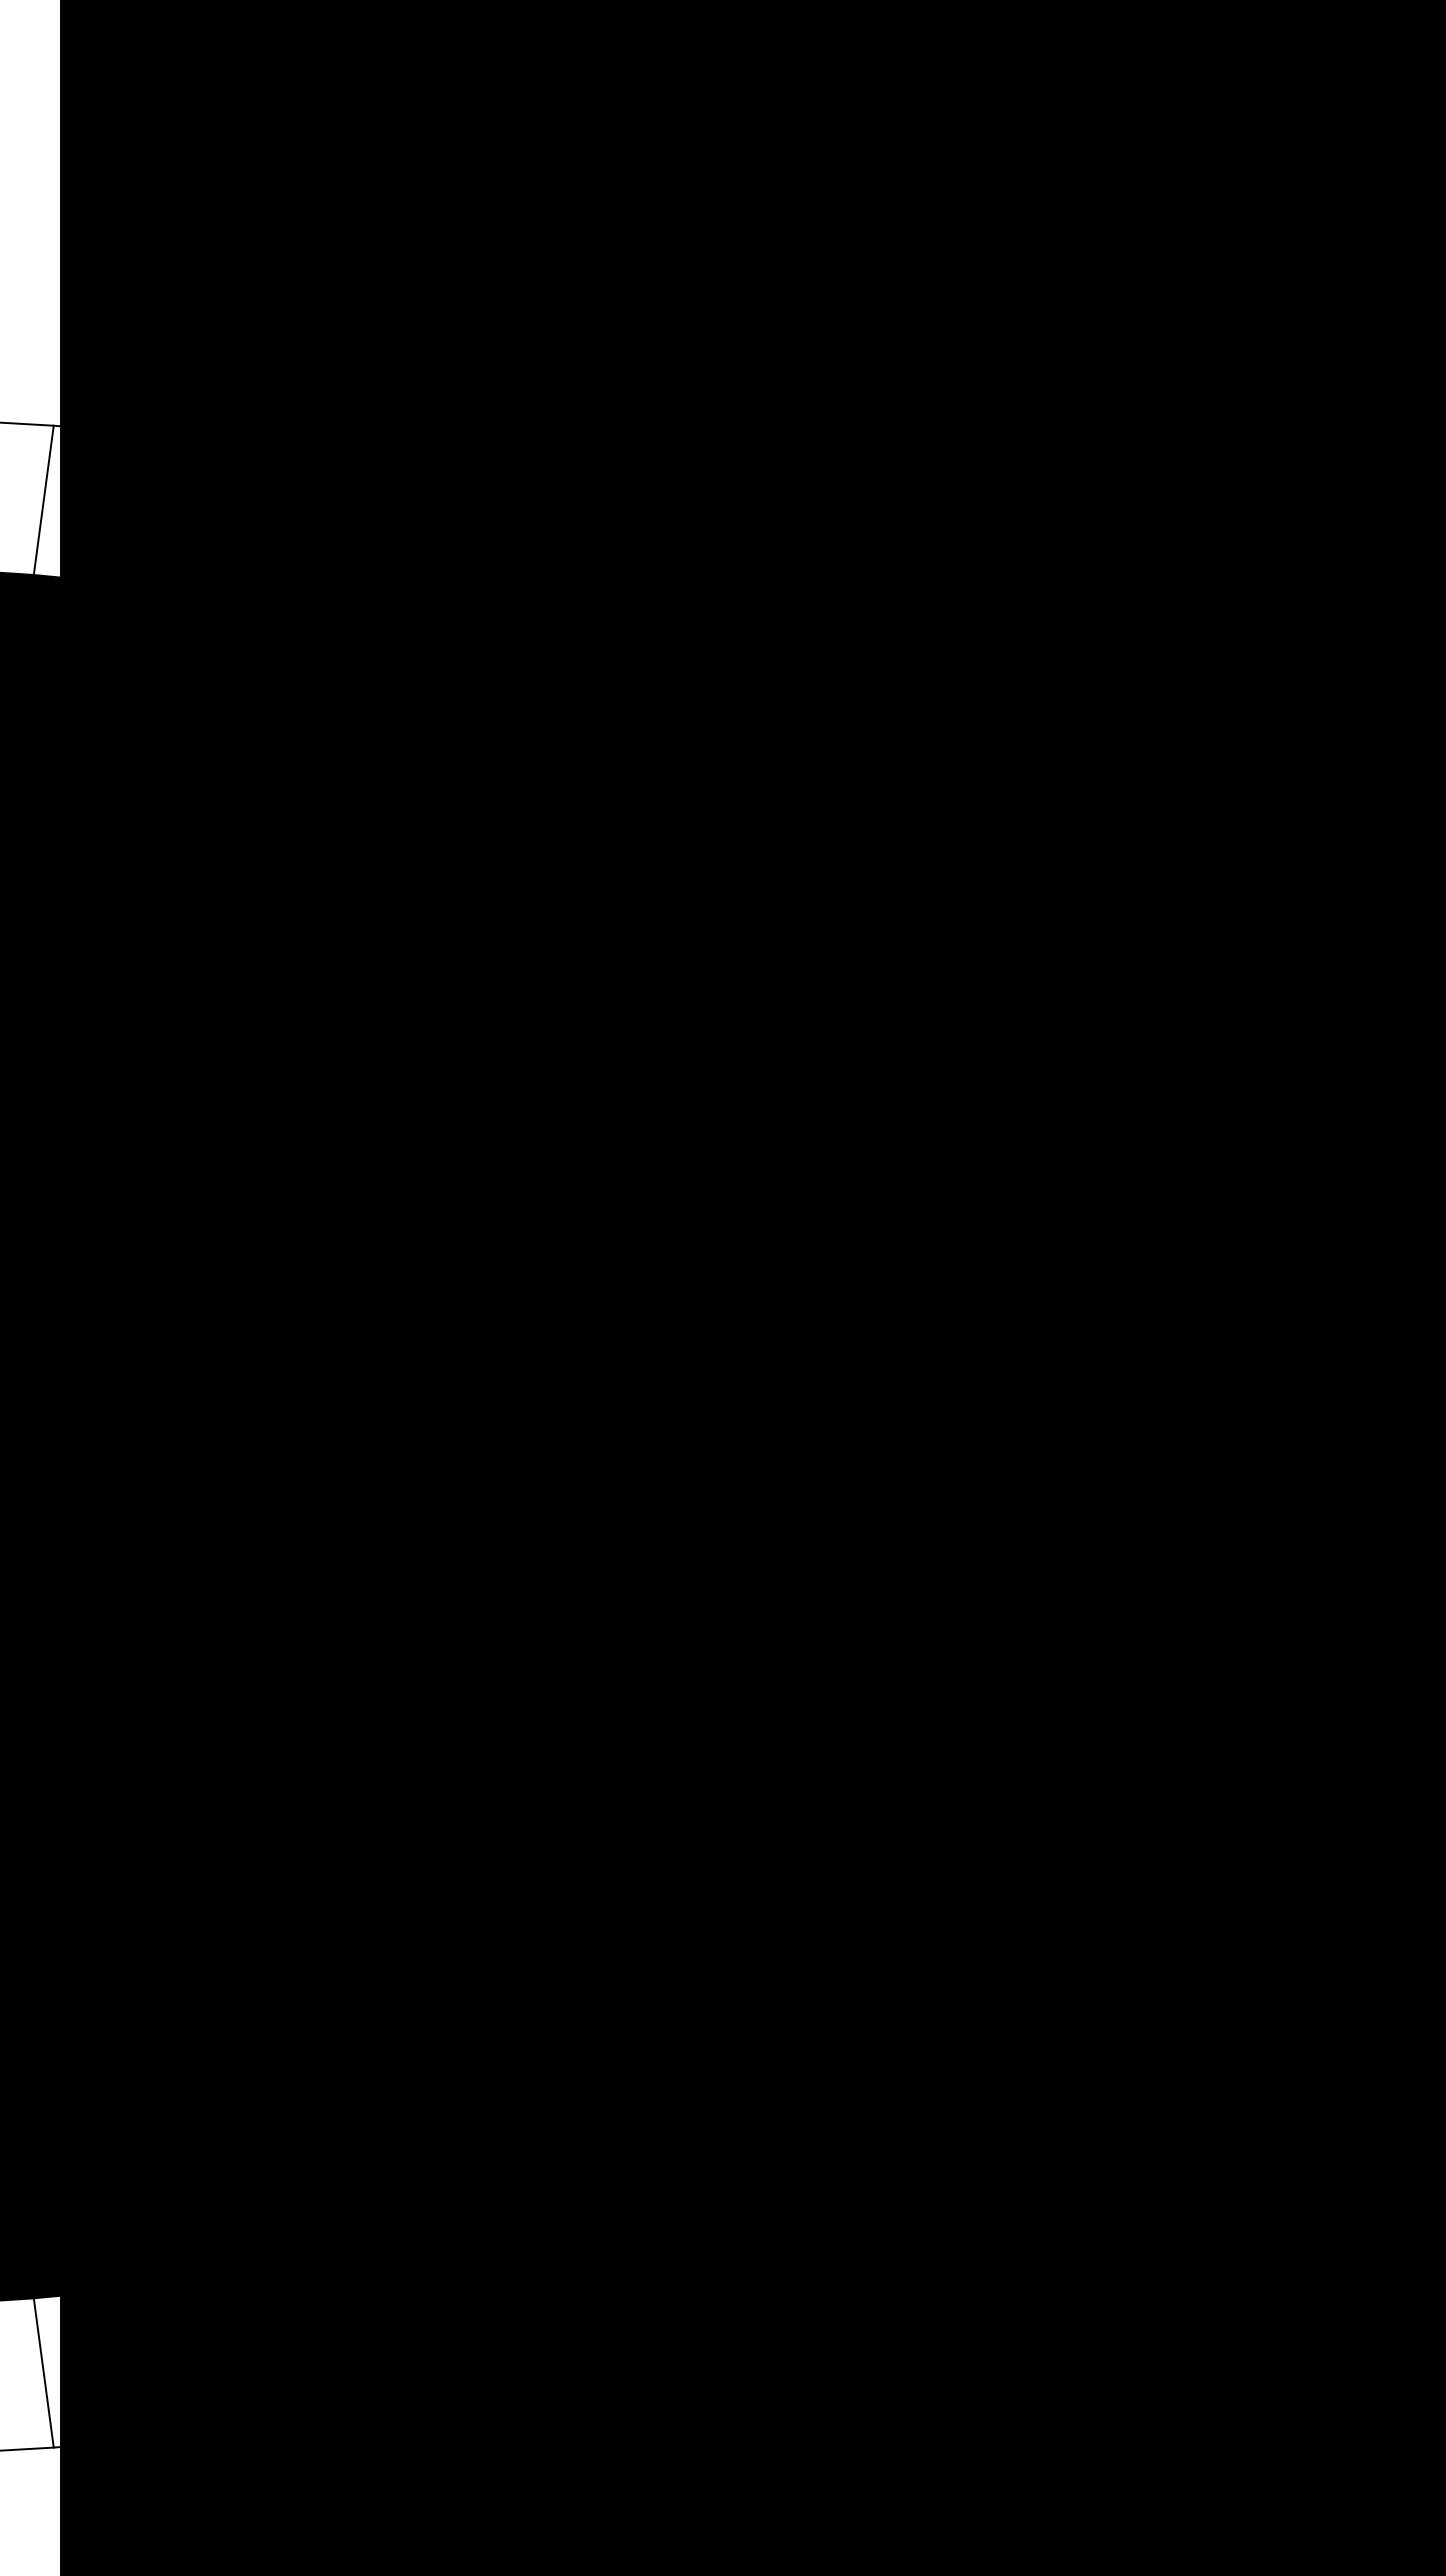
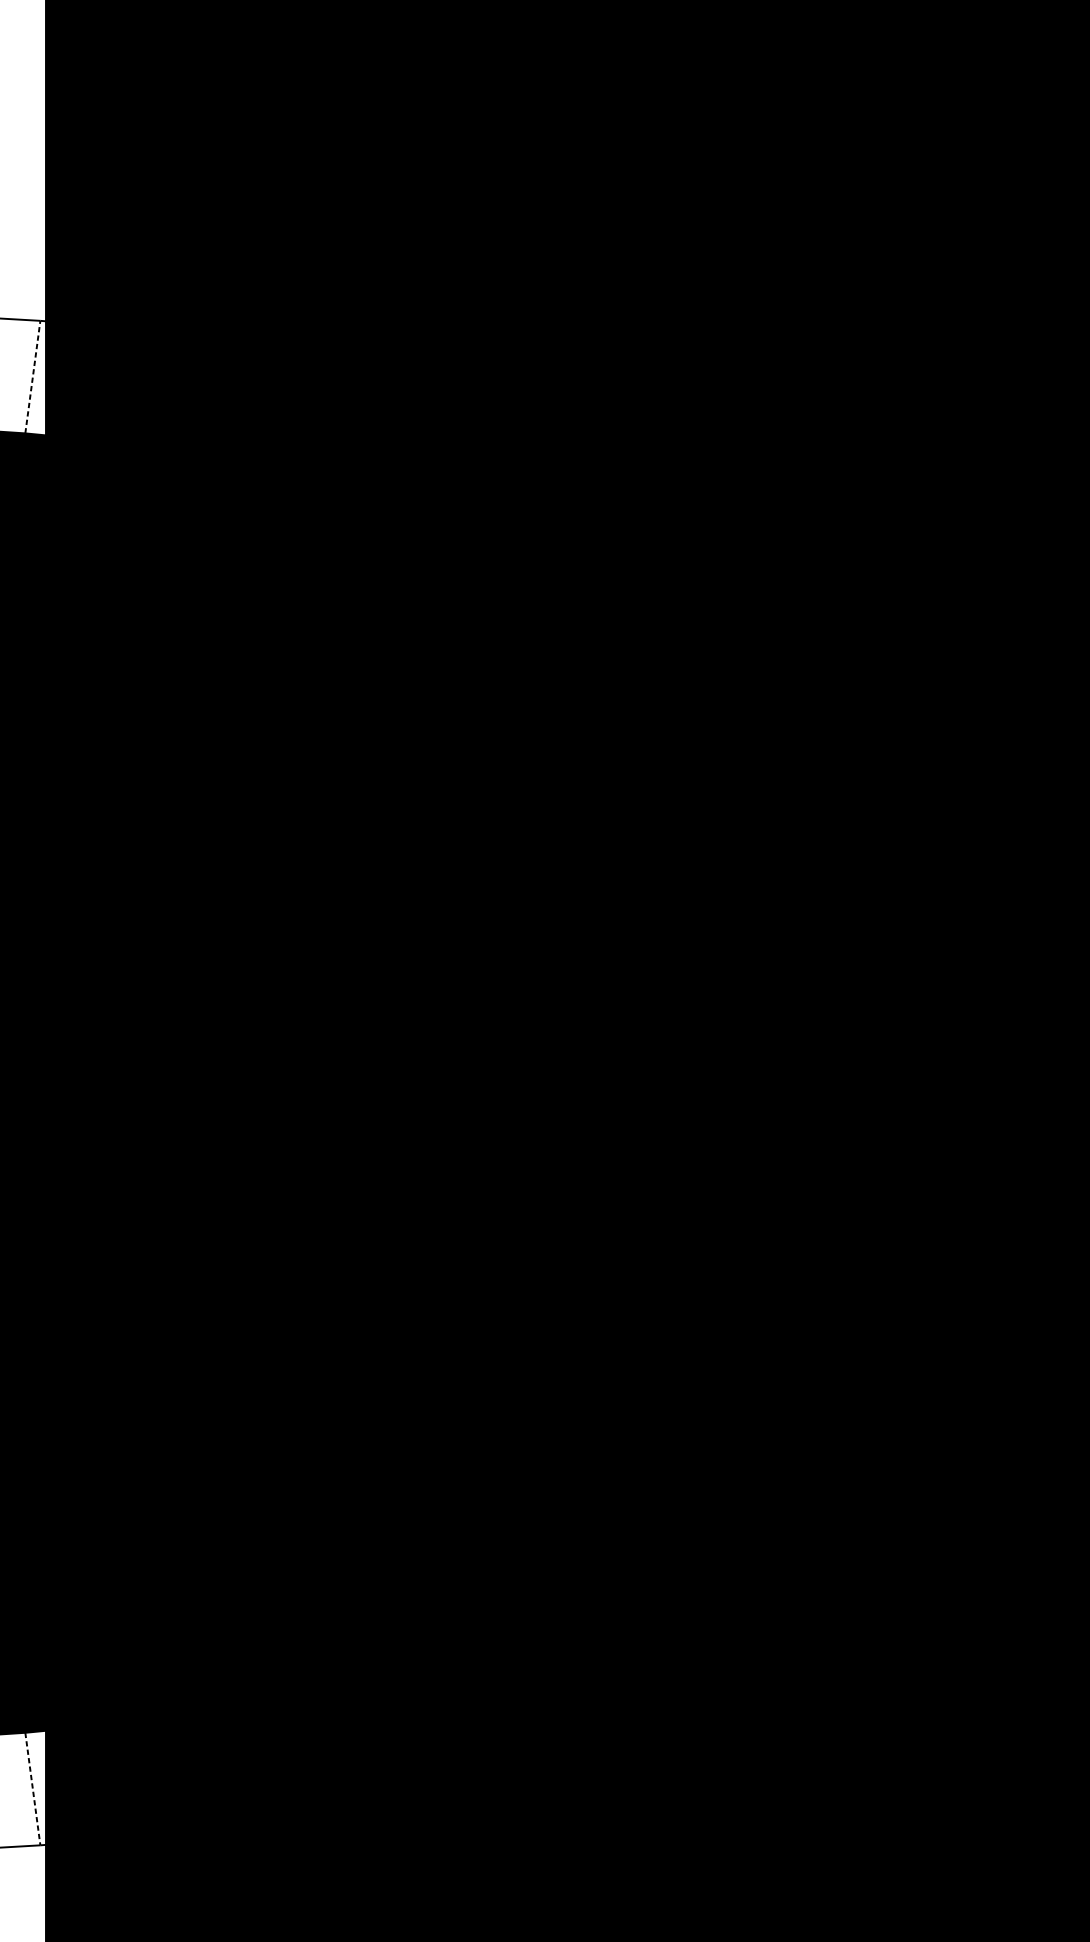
line: (43, 499) -> (32, 376), solid -> dashed
line: (43, 2373) -> (32, 1789), solid -> dashed

